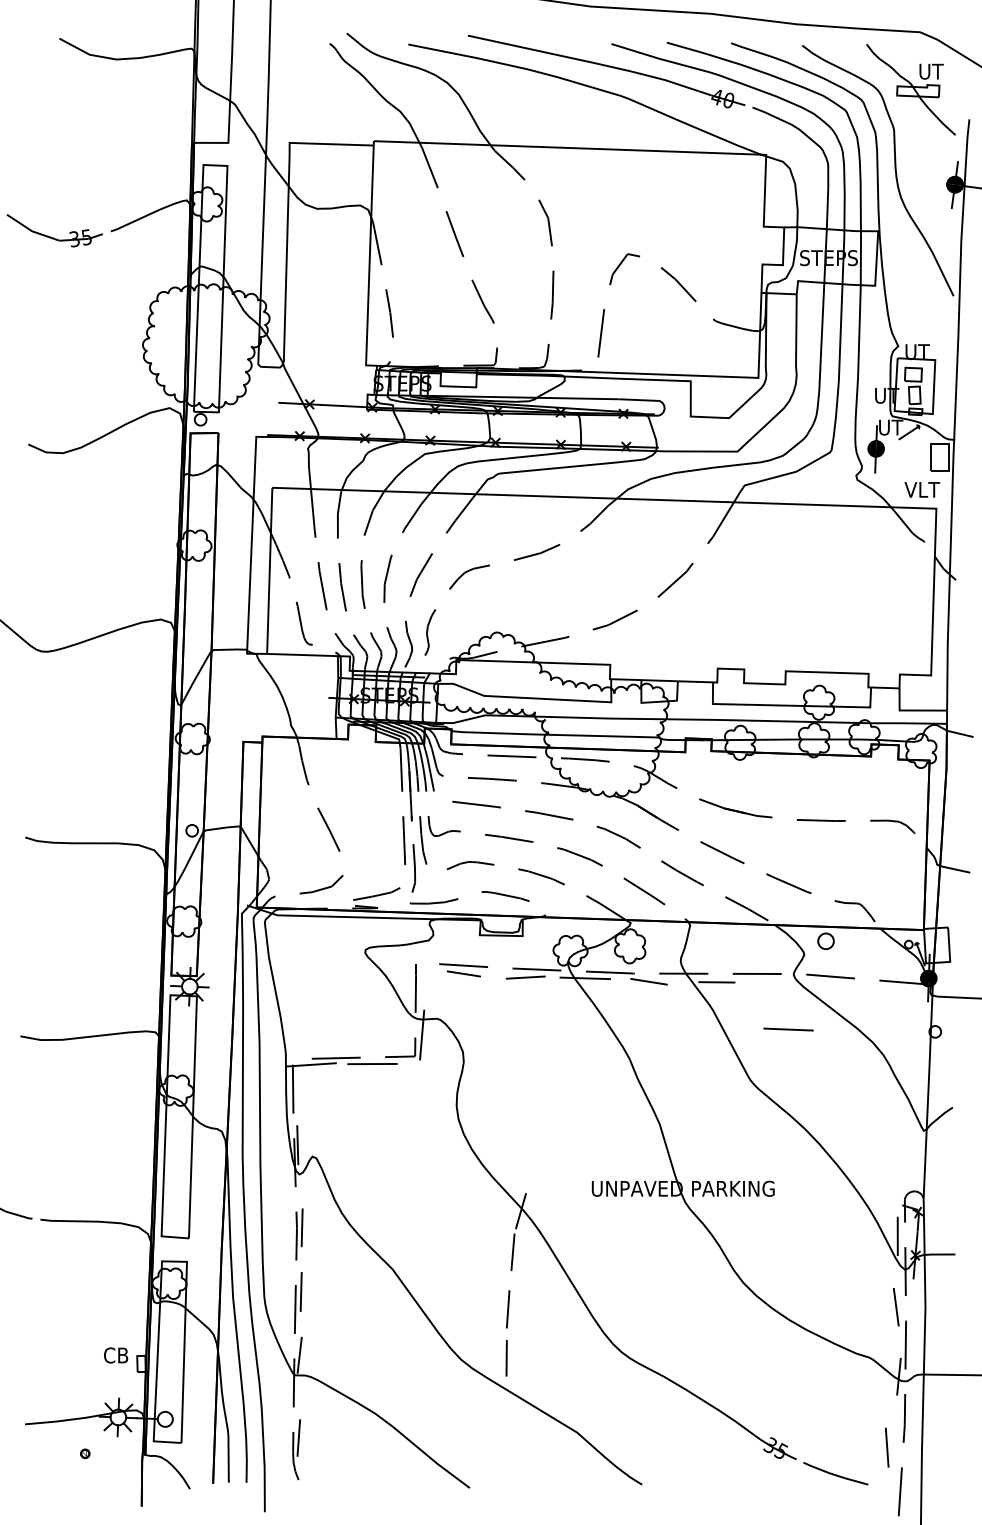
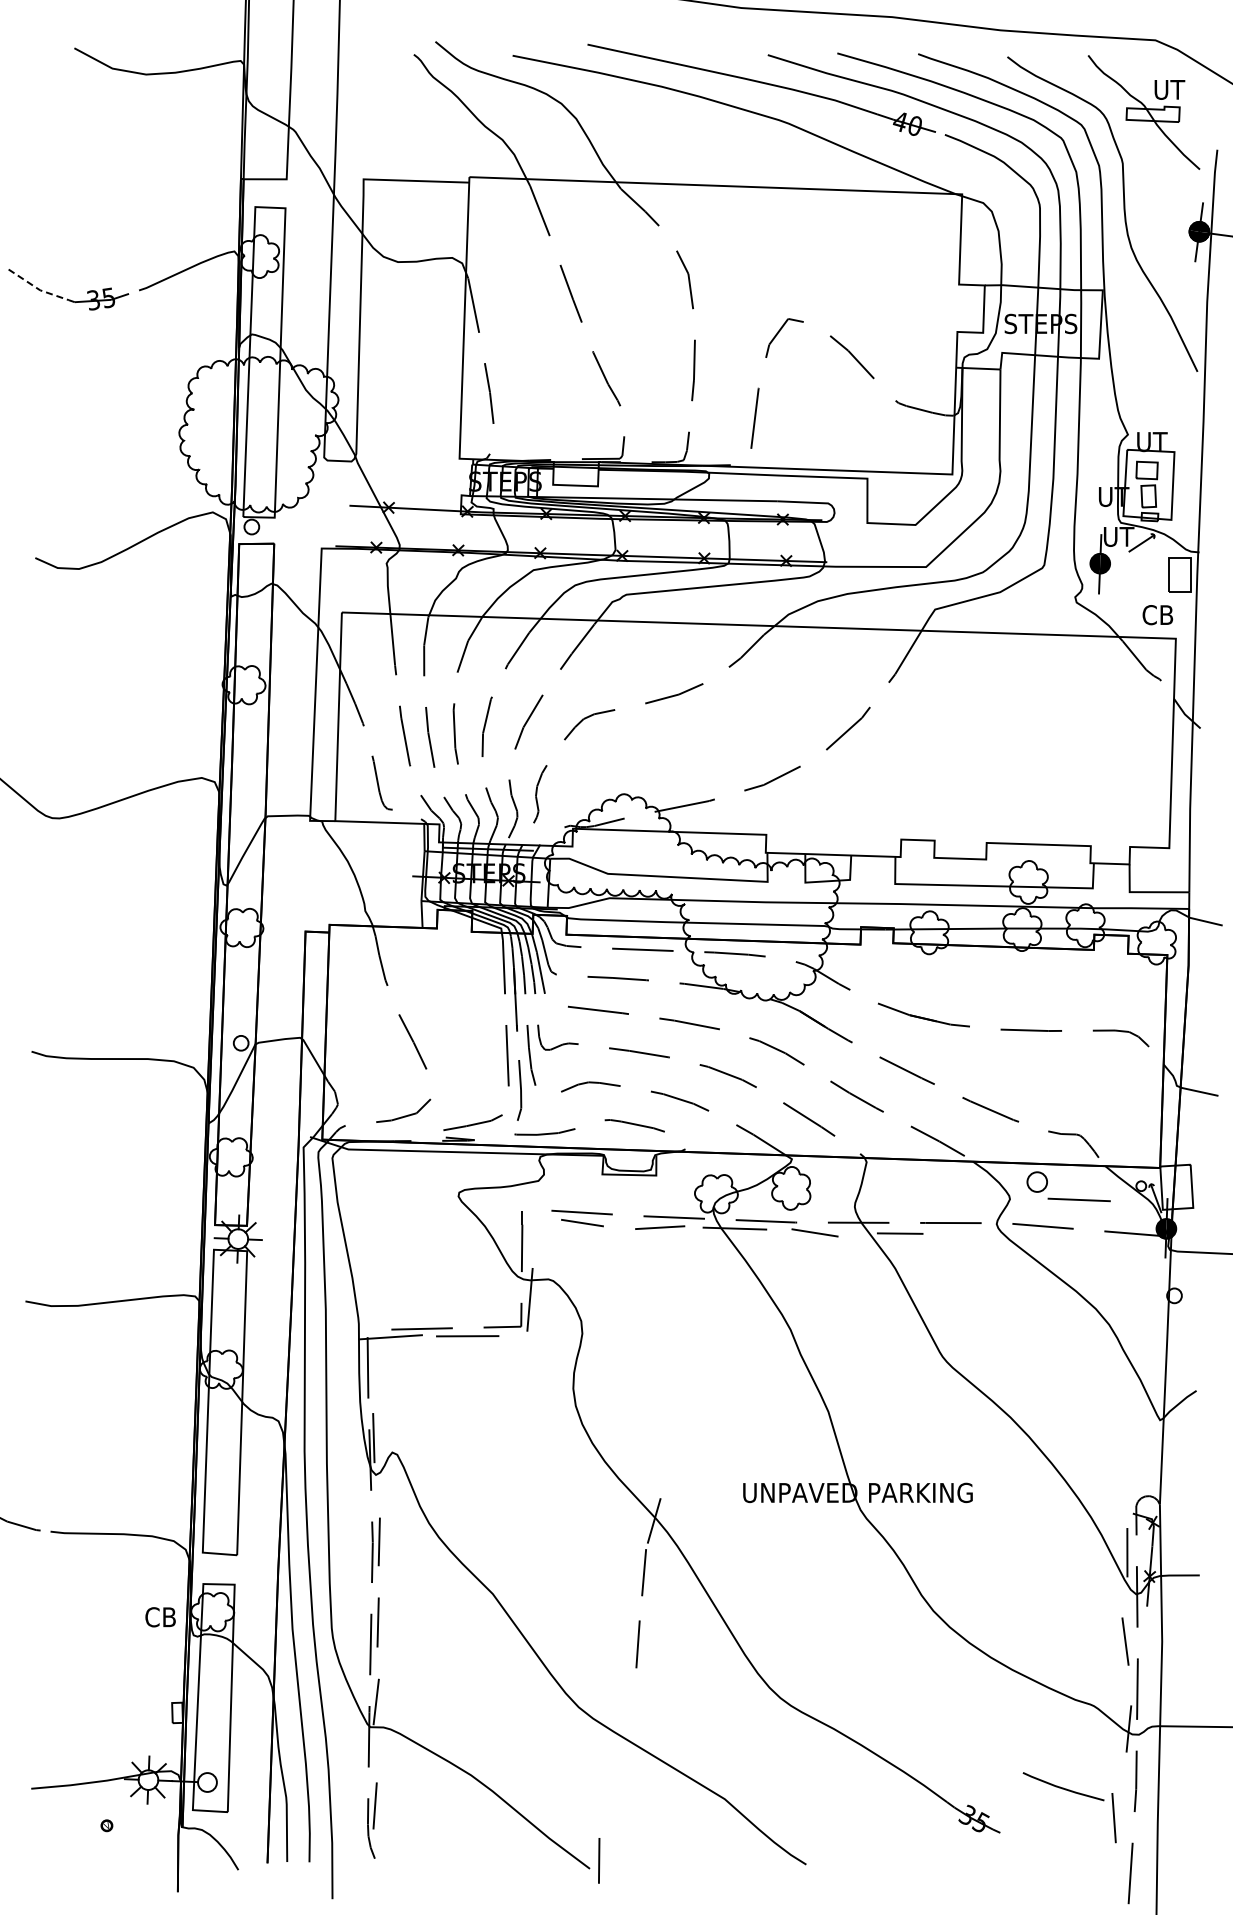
line: (30, 229) -> (37, 288), solid -> dashed
text: (922, 490) -> (1158, 615), VLT -> CB
line: (787, 1029) -> (1078, 1199), moved
text: (115, 1355) -> (160, 1617), moved
line: (506, 1358) -> (599, 1860), moved
line: (835, 1474) -> (1063, 1787), moved

